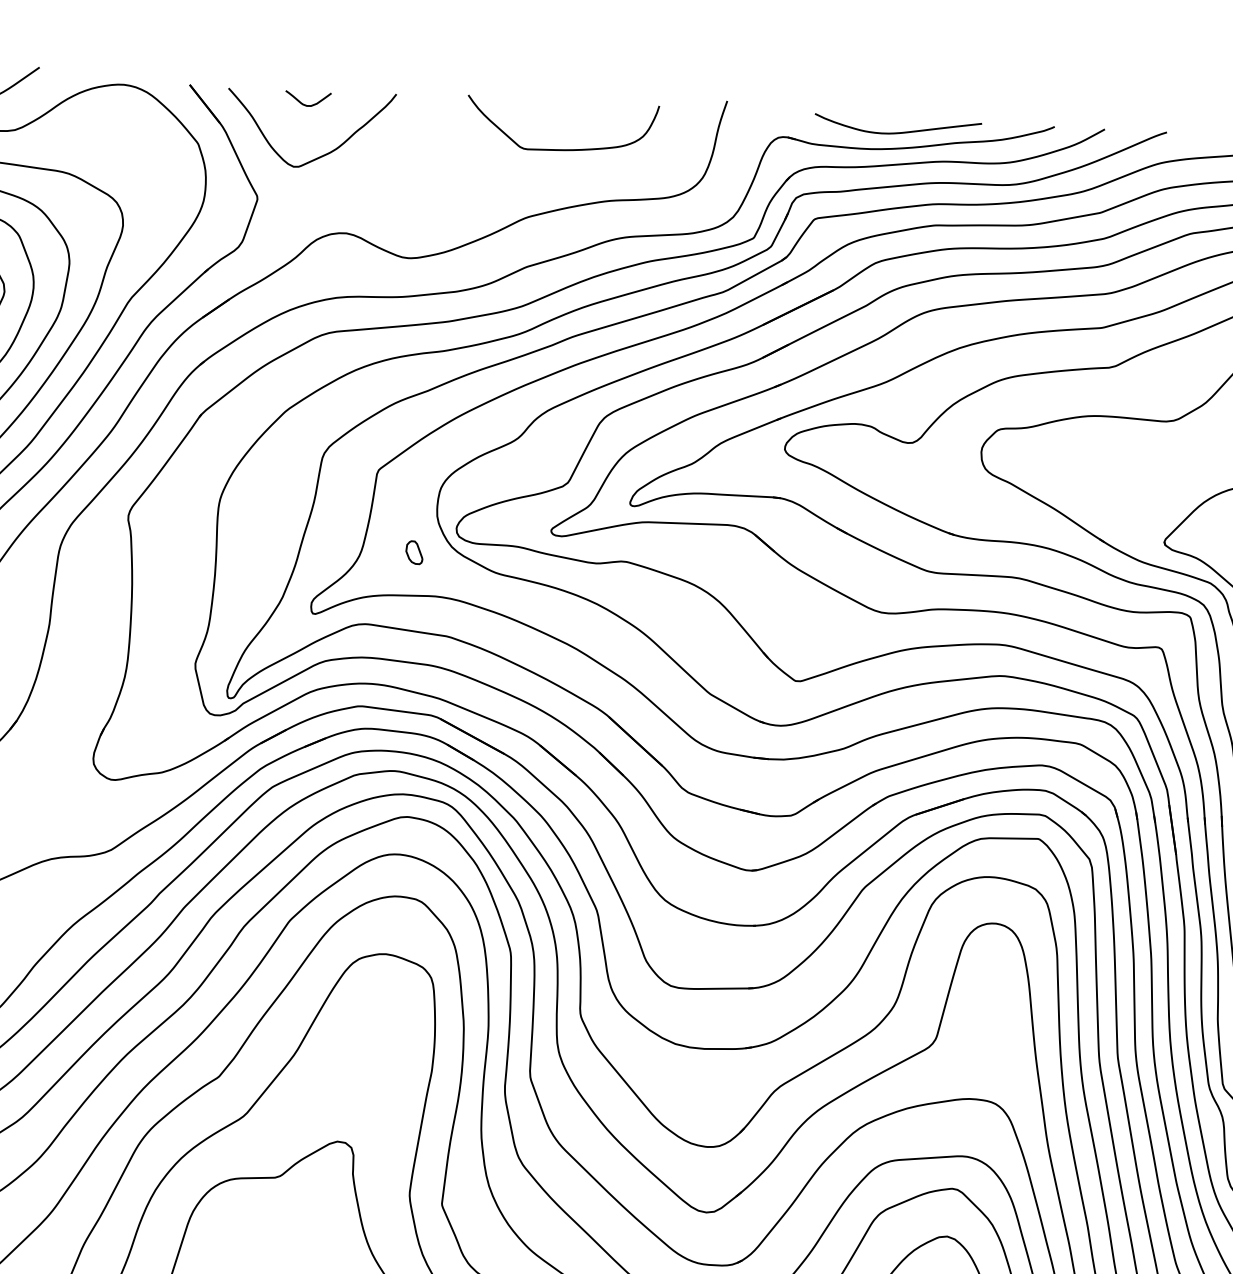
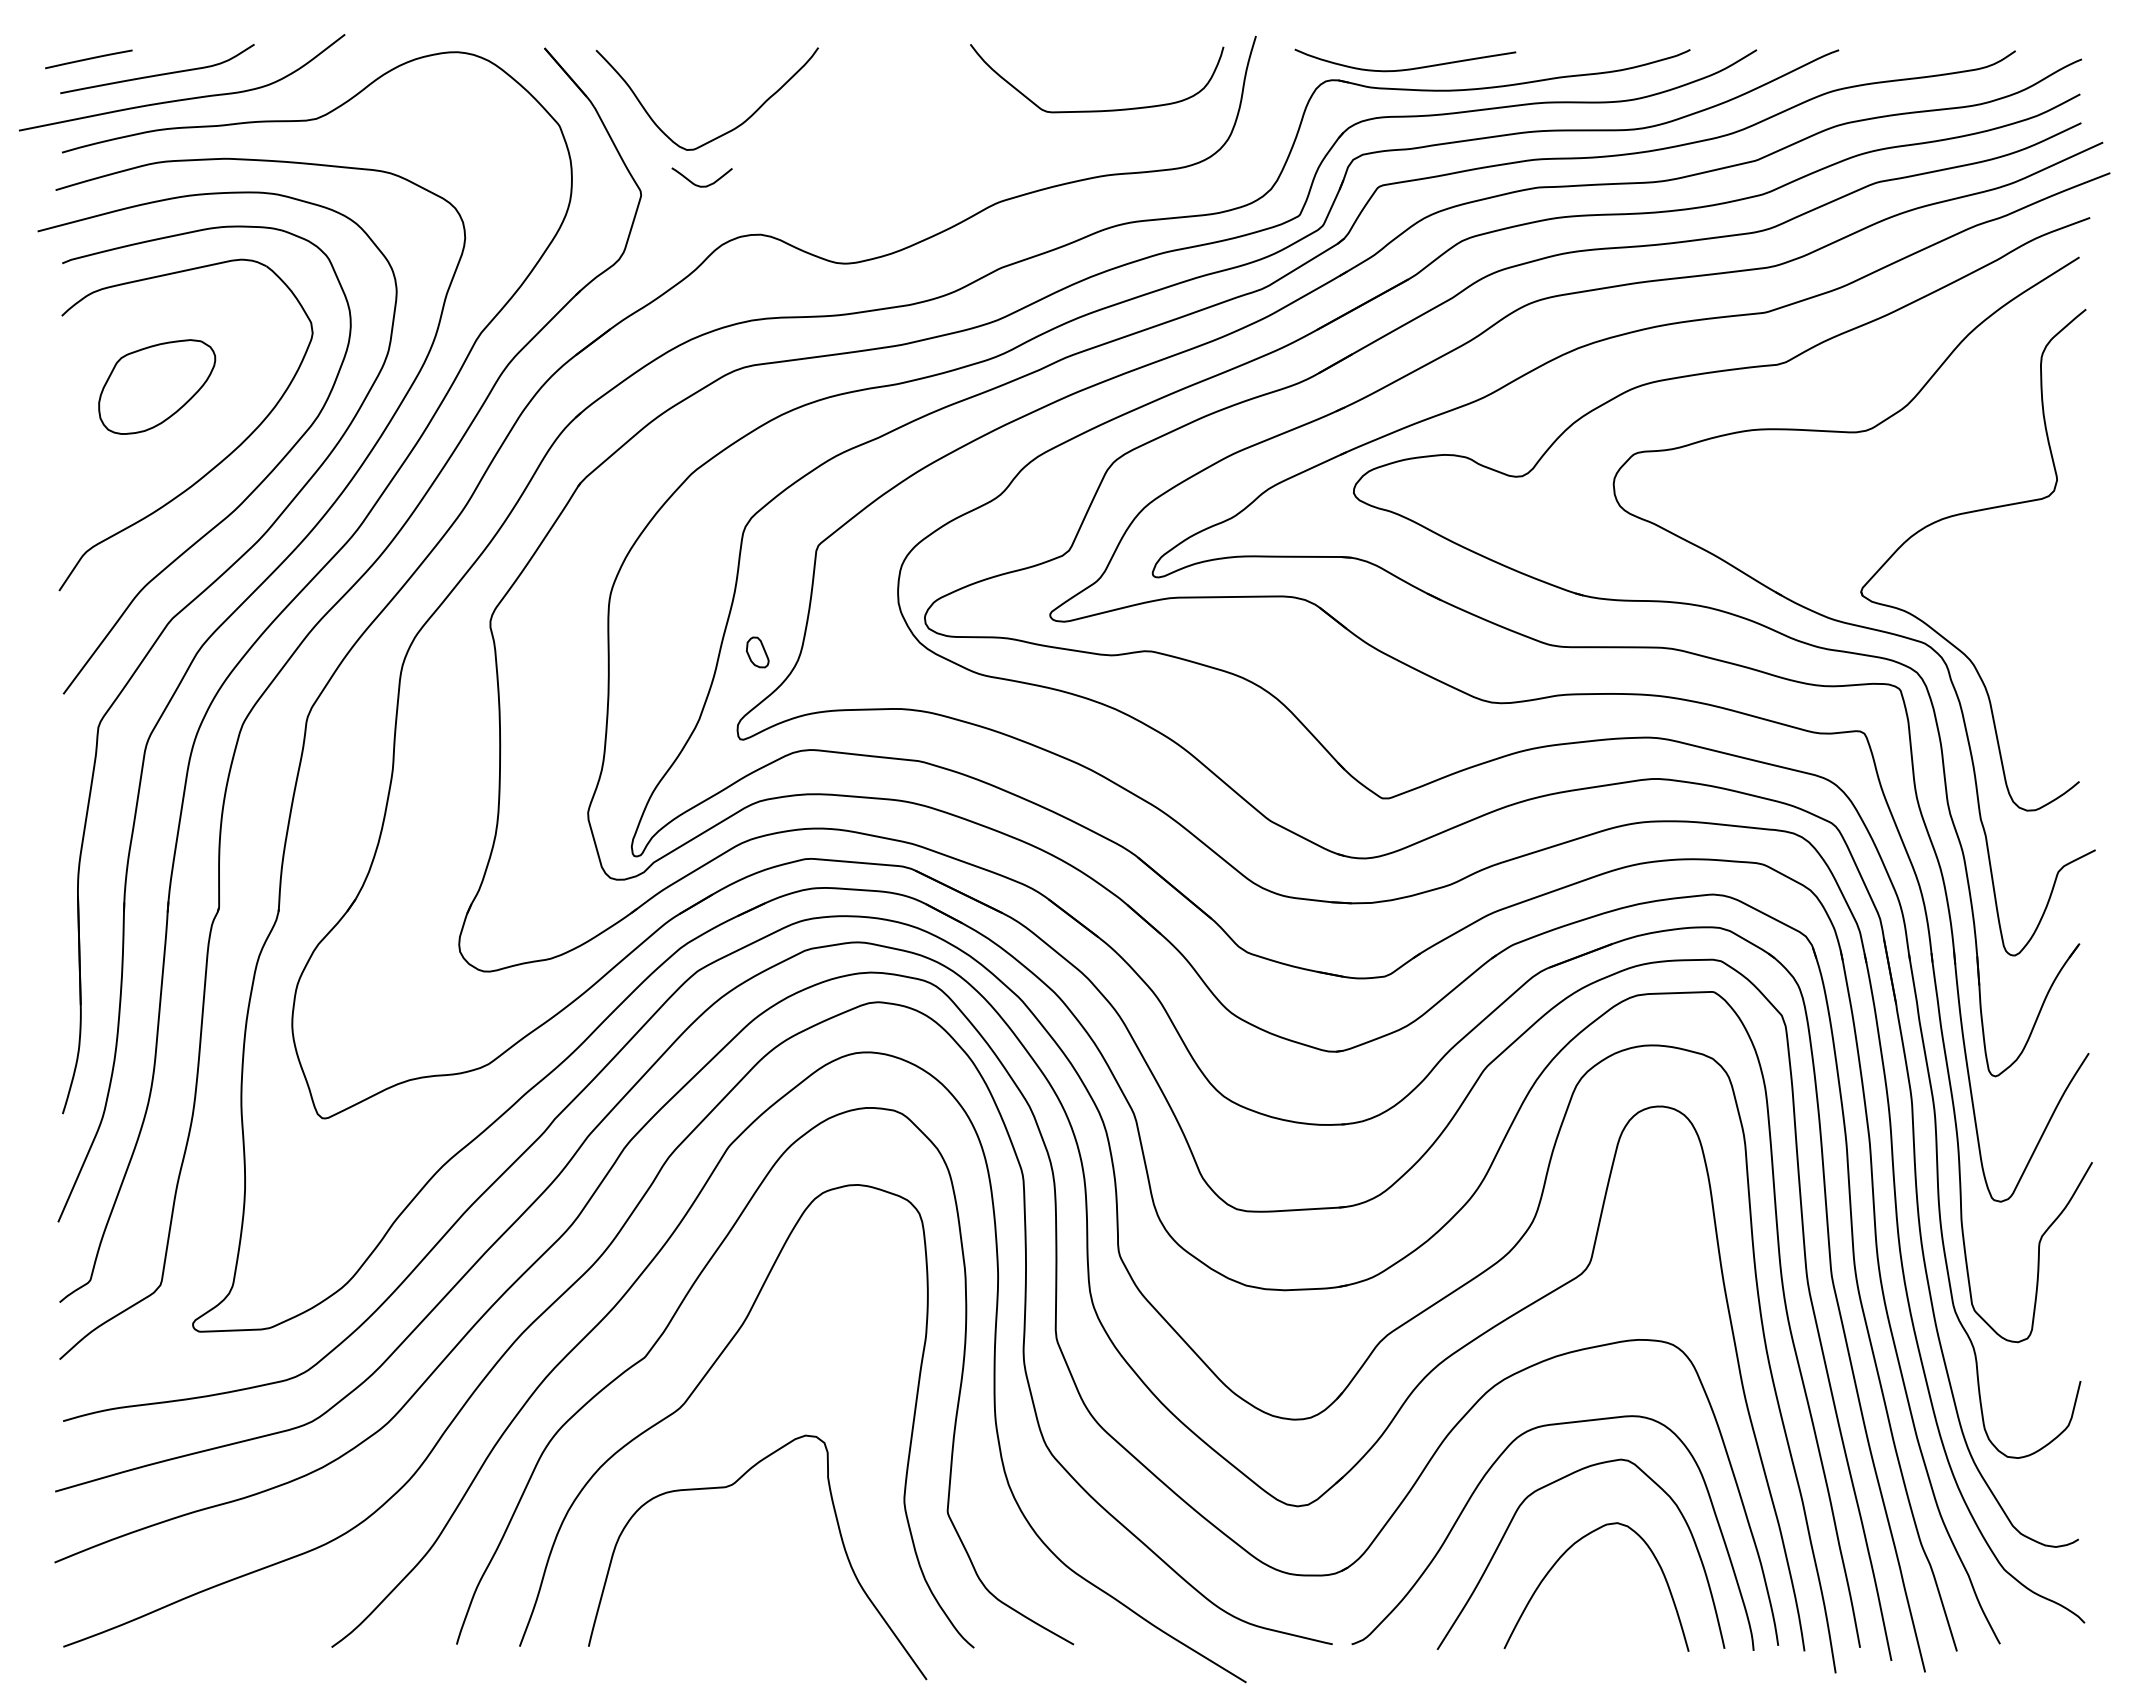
curve: (307, 105) -> (701, 185), moved
curve: (899, 132) -> (1407, 68), moved
curve: (561, 149) -> (1097, 110), moved
part: (414, 552) -> (757, 652), moved

